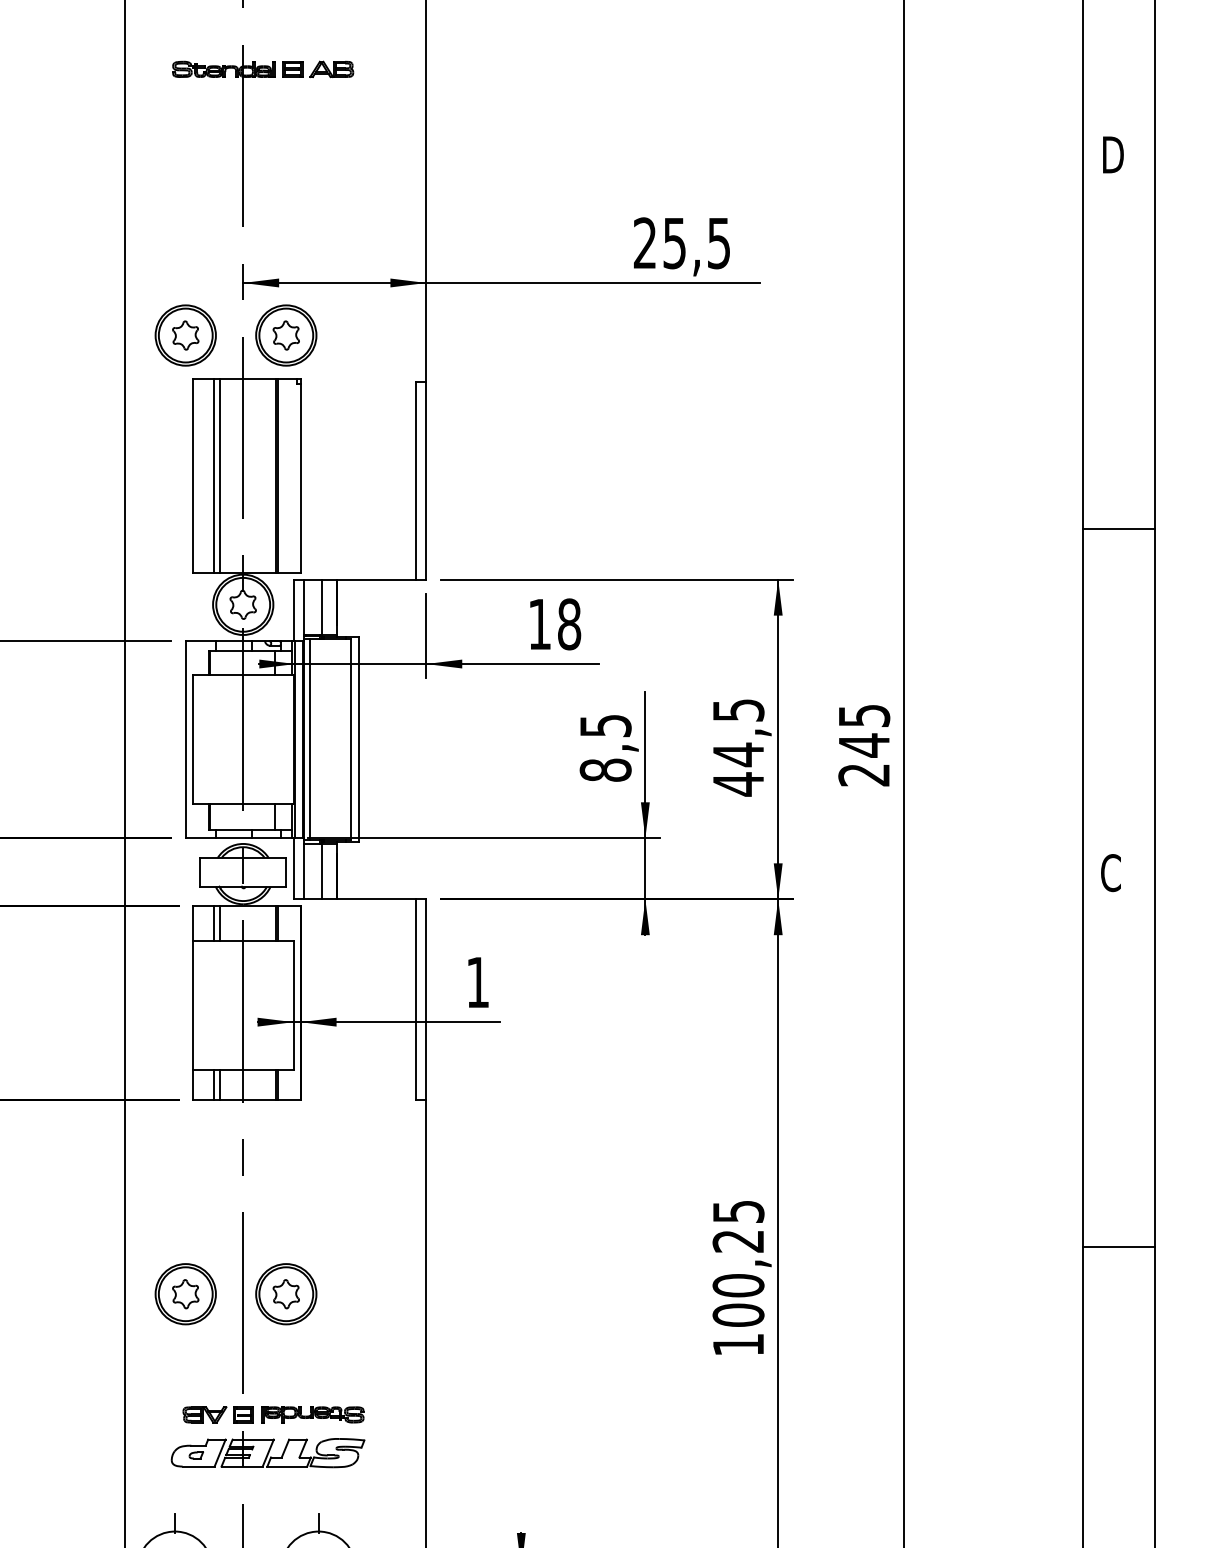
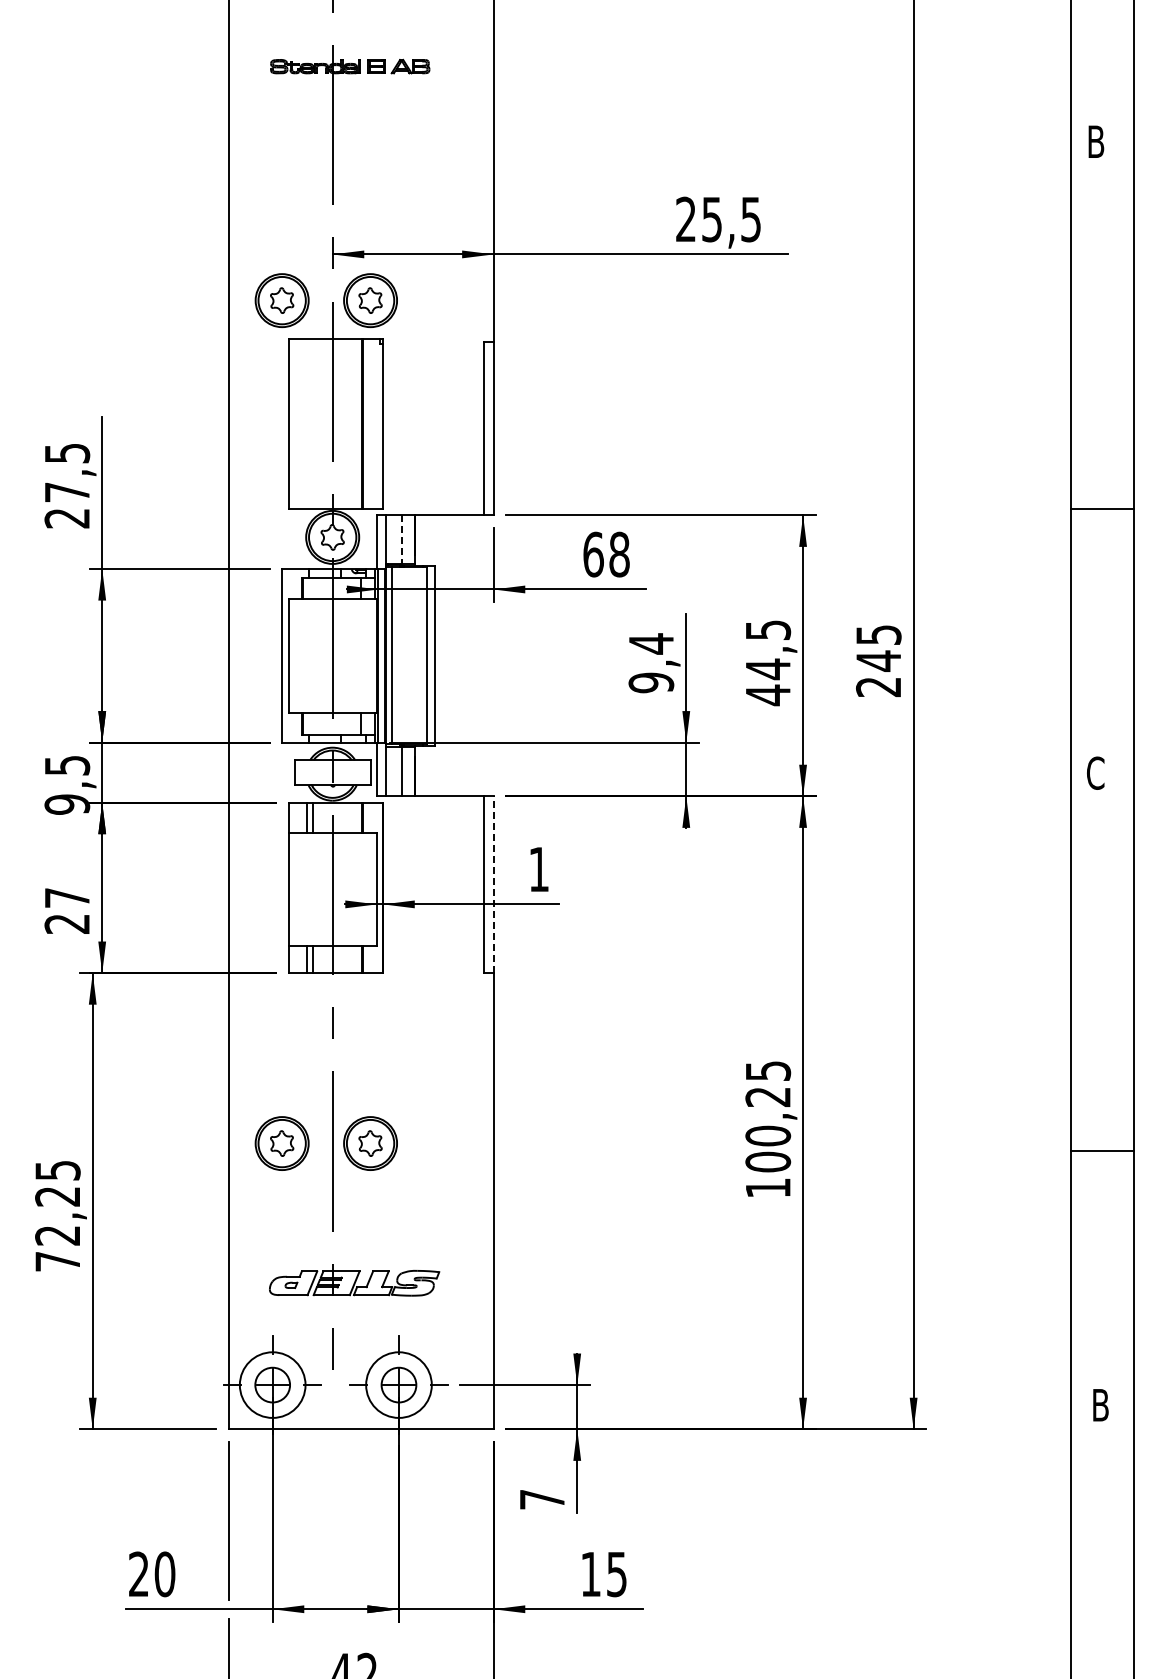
text: (1114, 154) -> (1098, 141), D -> B
line: (213, 475) -> (306, 423), removed
line: (220, 475) -> (312, 423), removed
line: (1117, 528) -> (1101, 509), moved
line: (322, 608) -> (402, 540), solid -> dashed
text: (539, 624) -> (593, 554), 18 -> 68
text: (605, 748) -> (651, 663), 8,5 -> 9,4
line: (426, 999) -> (493, 884), solid -> dashed
line: (1117, 1246) -> (1101, 1150), moved
part: (273, 1414) -> (359, 1249), removed

